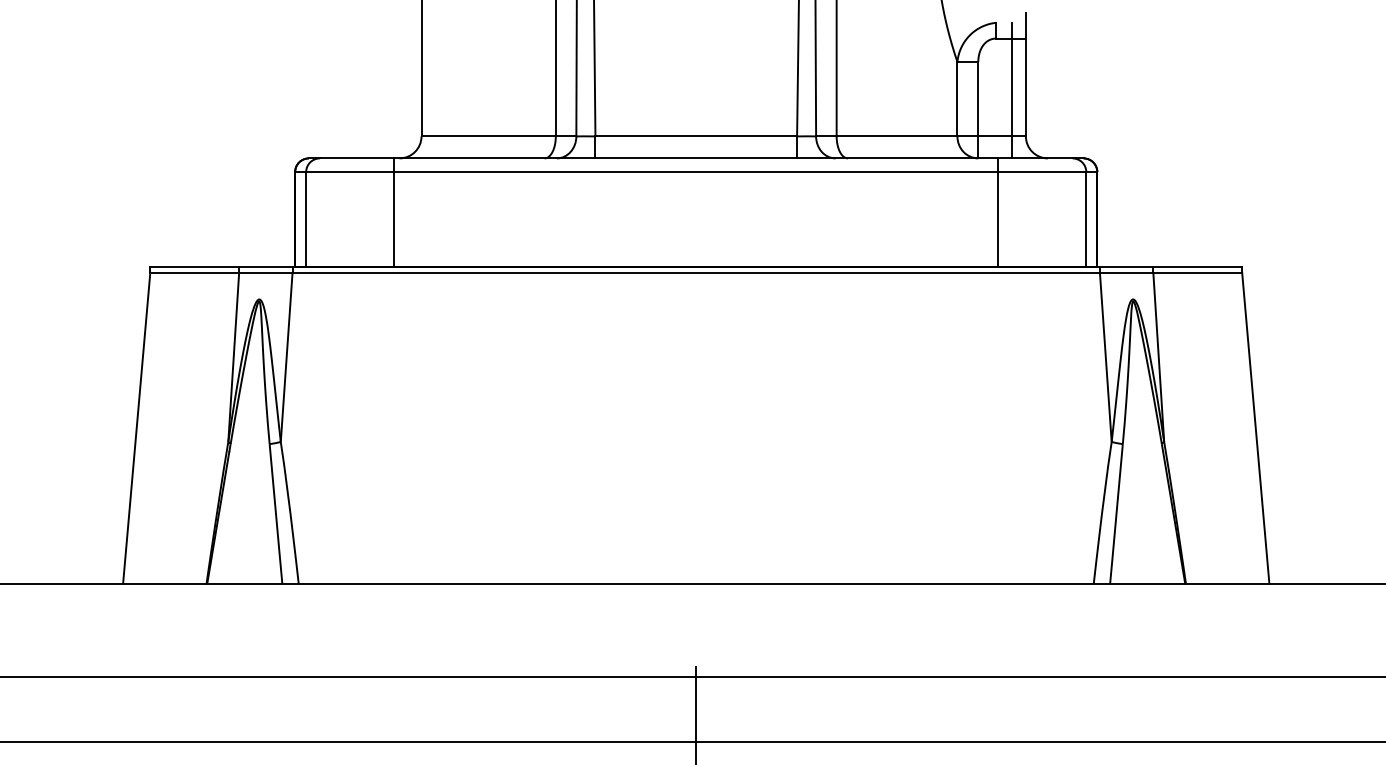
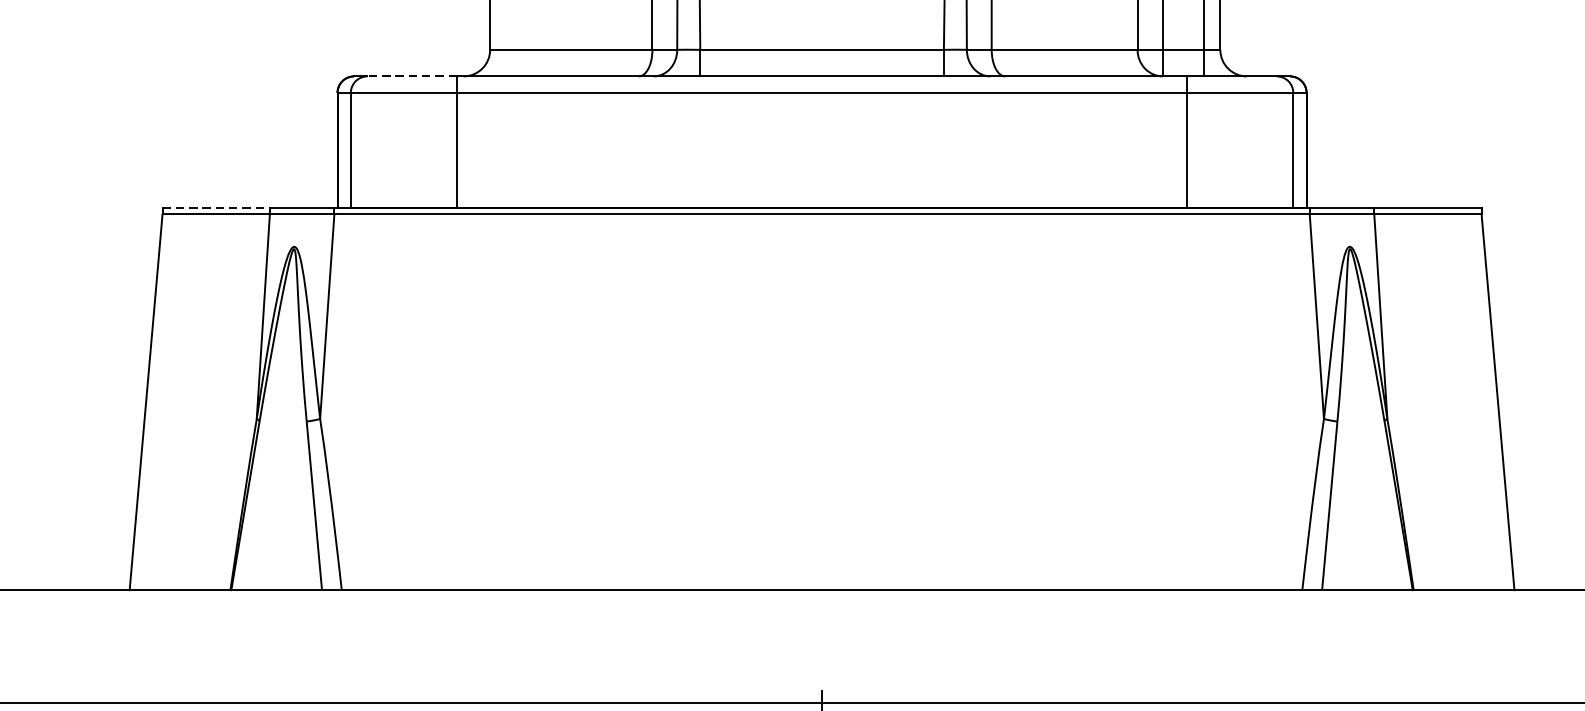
line: (356, 158) -> (411, 76), solid -> dashed
line: (195, 267) -> (217, 208), solid -> dashed

